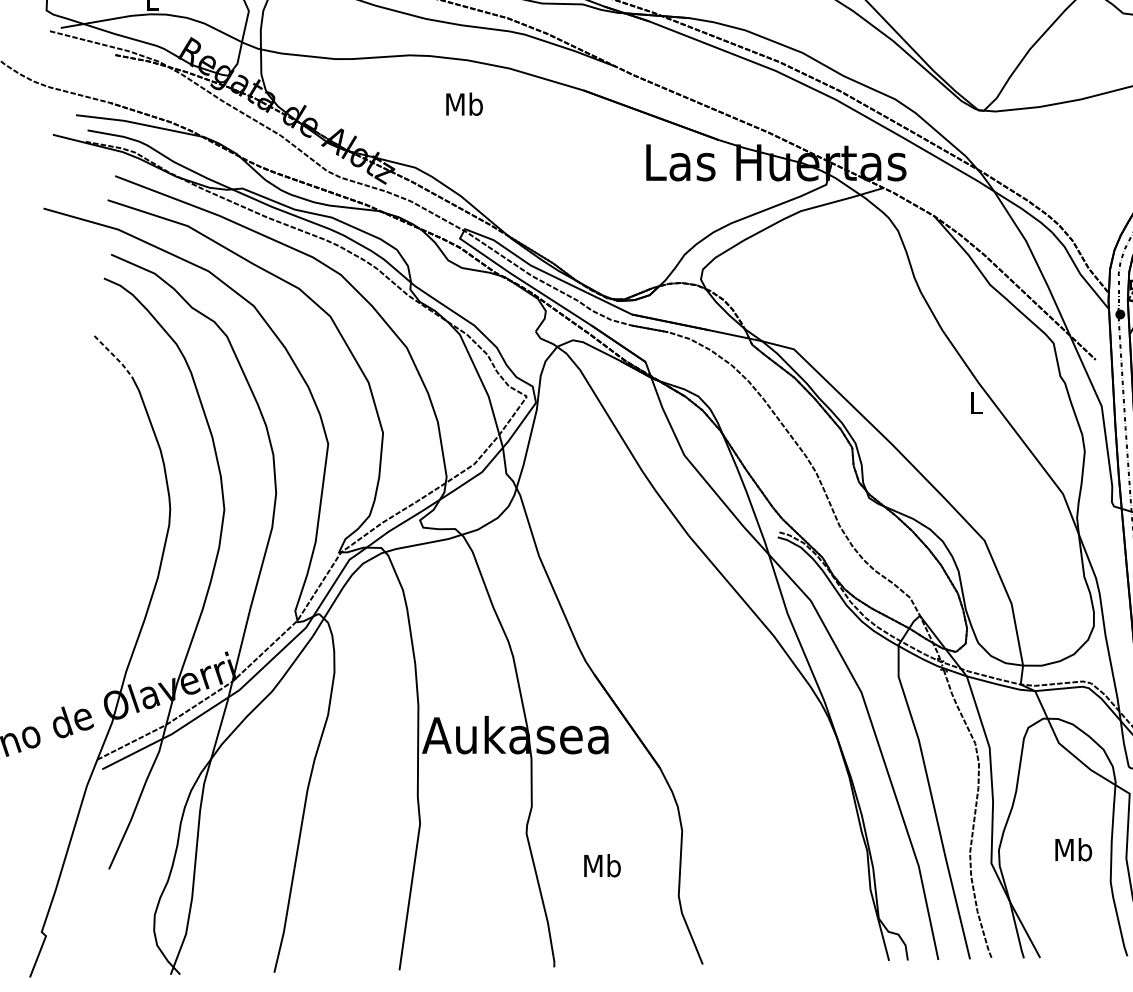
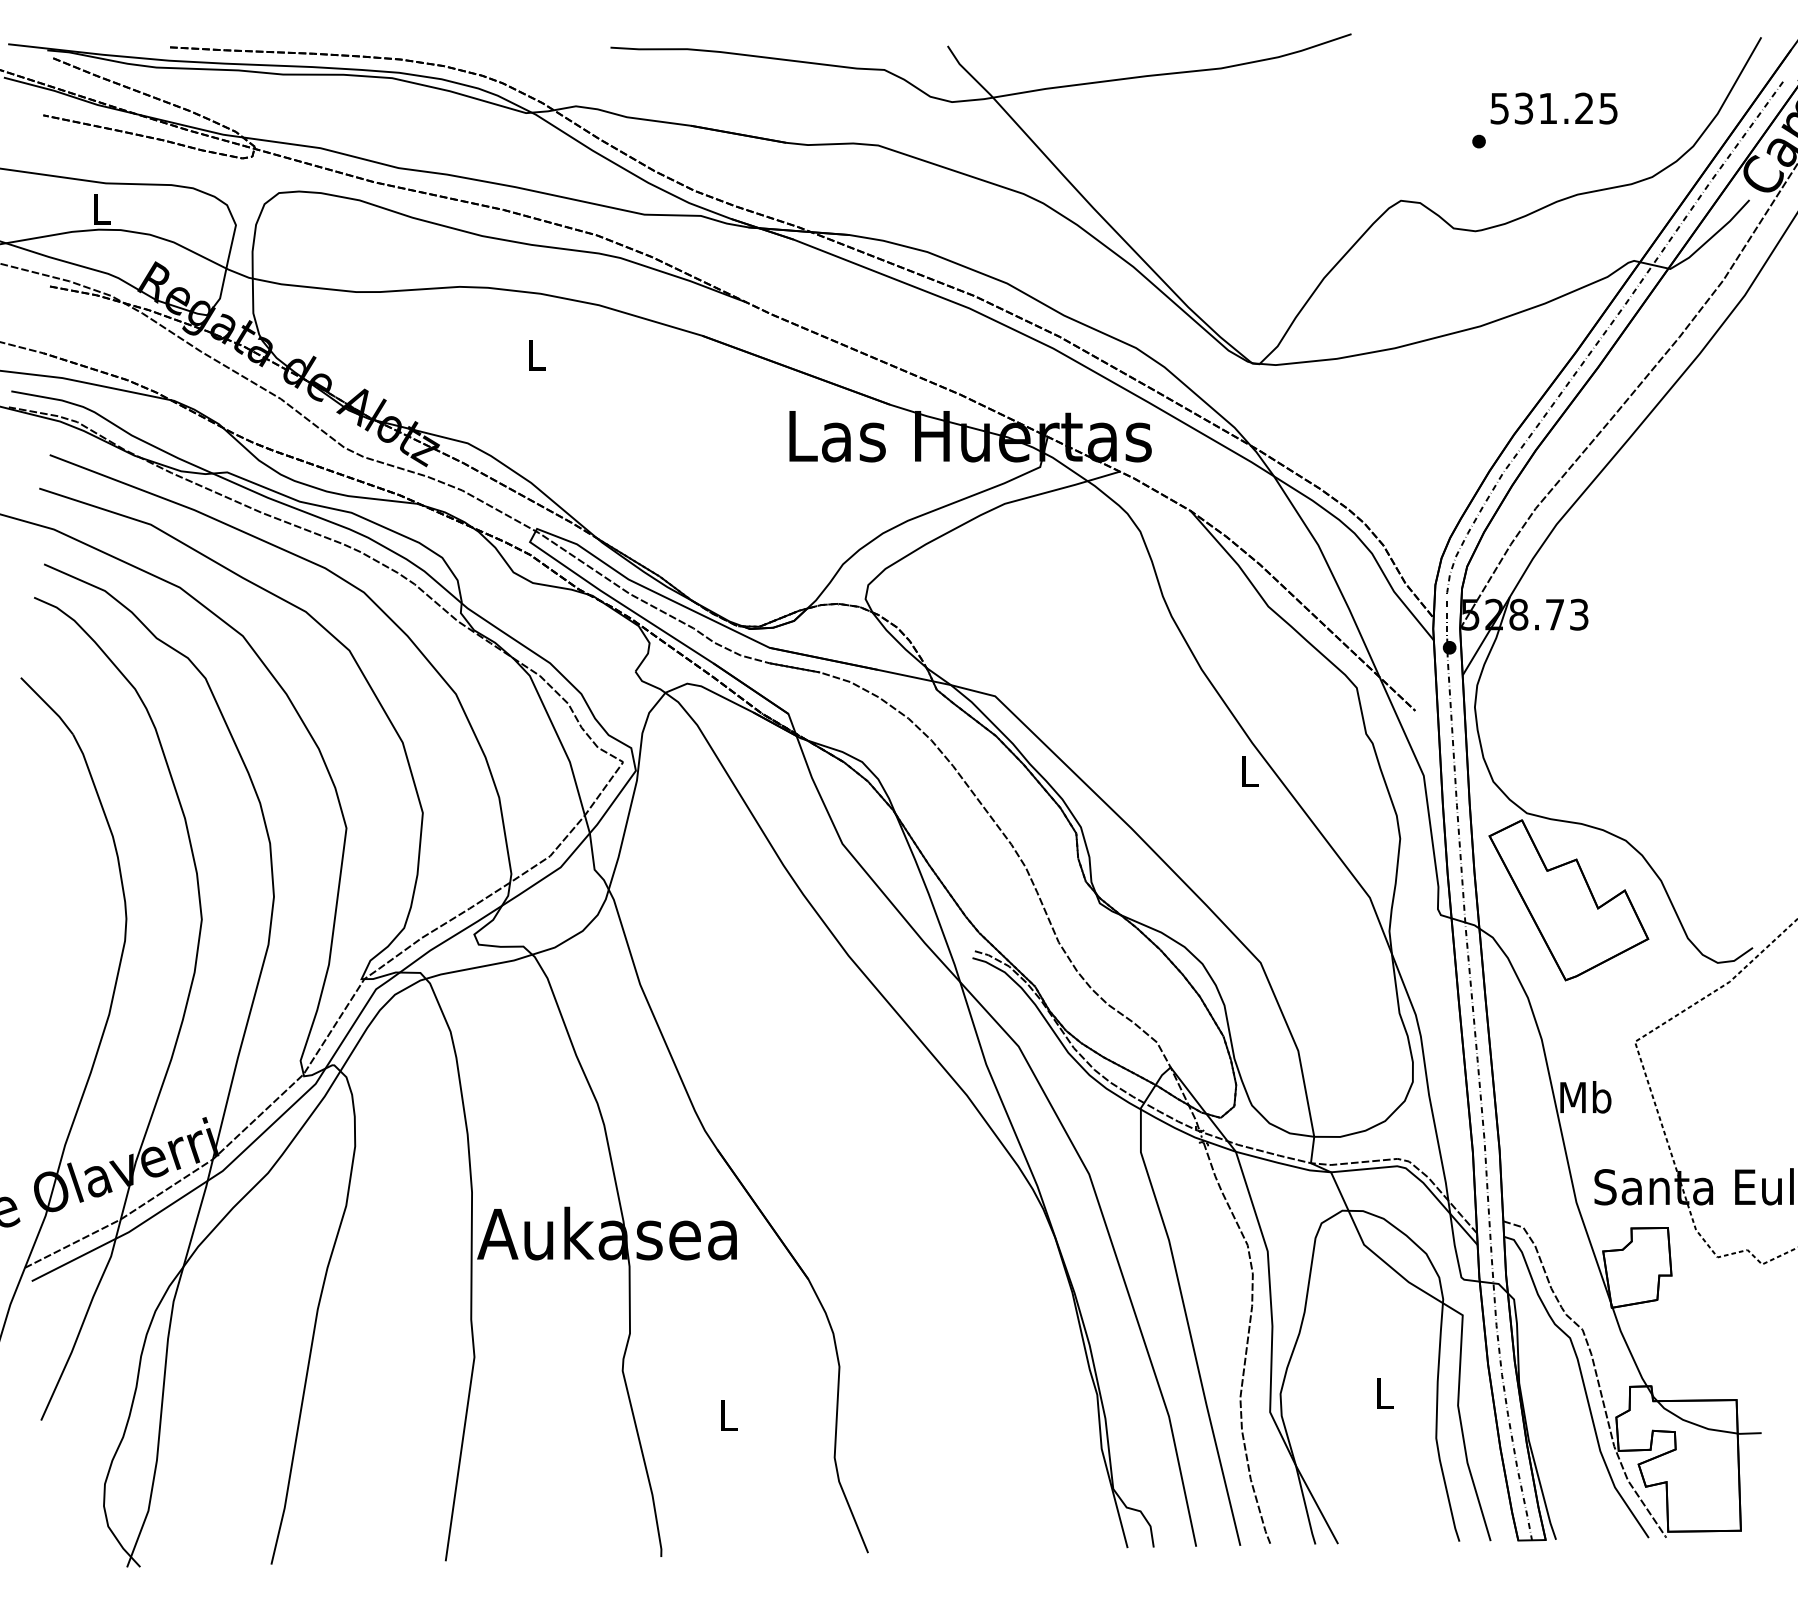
text: (463, 103) -> (535, 354), Mb -> L
line: (114, 356) -> (48, 706), dashed -> solid
text: (1073, 849) -> (1384, 1393), Mb -> L
text: (602, 865) -> (728, 1415), Mb -> L

